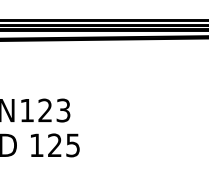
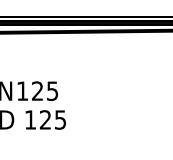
text: (63, 109) -> (52, 90), 123 -> 125

